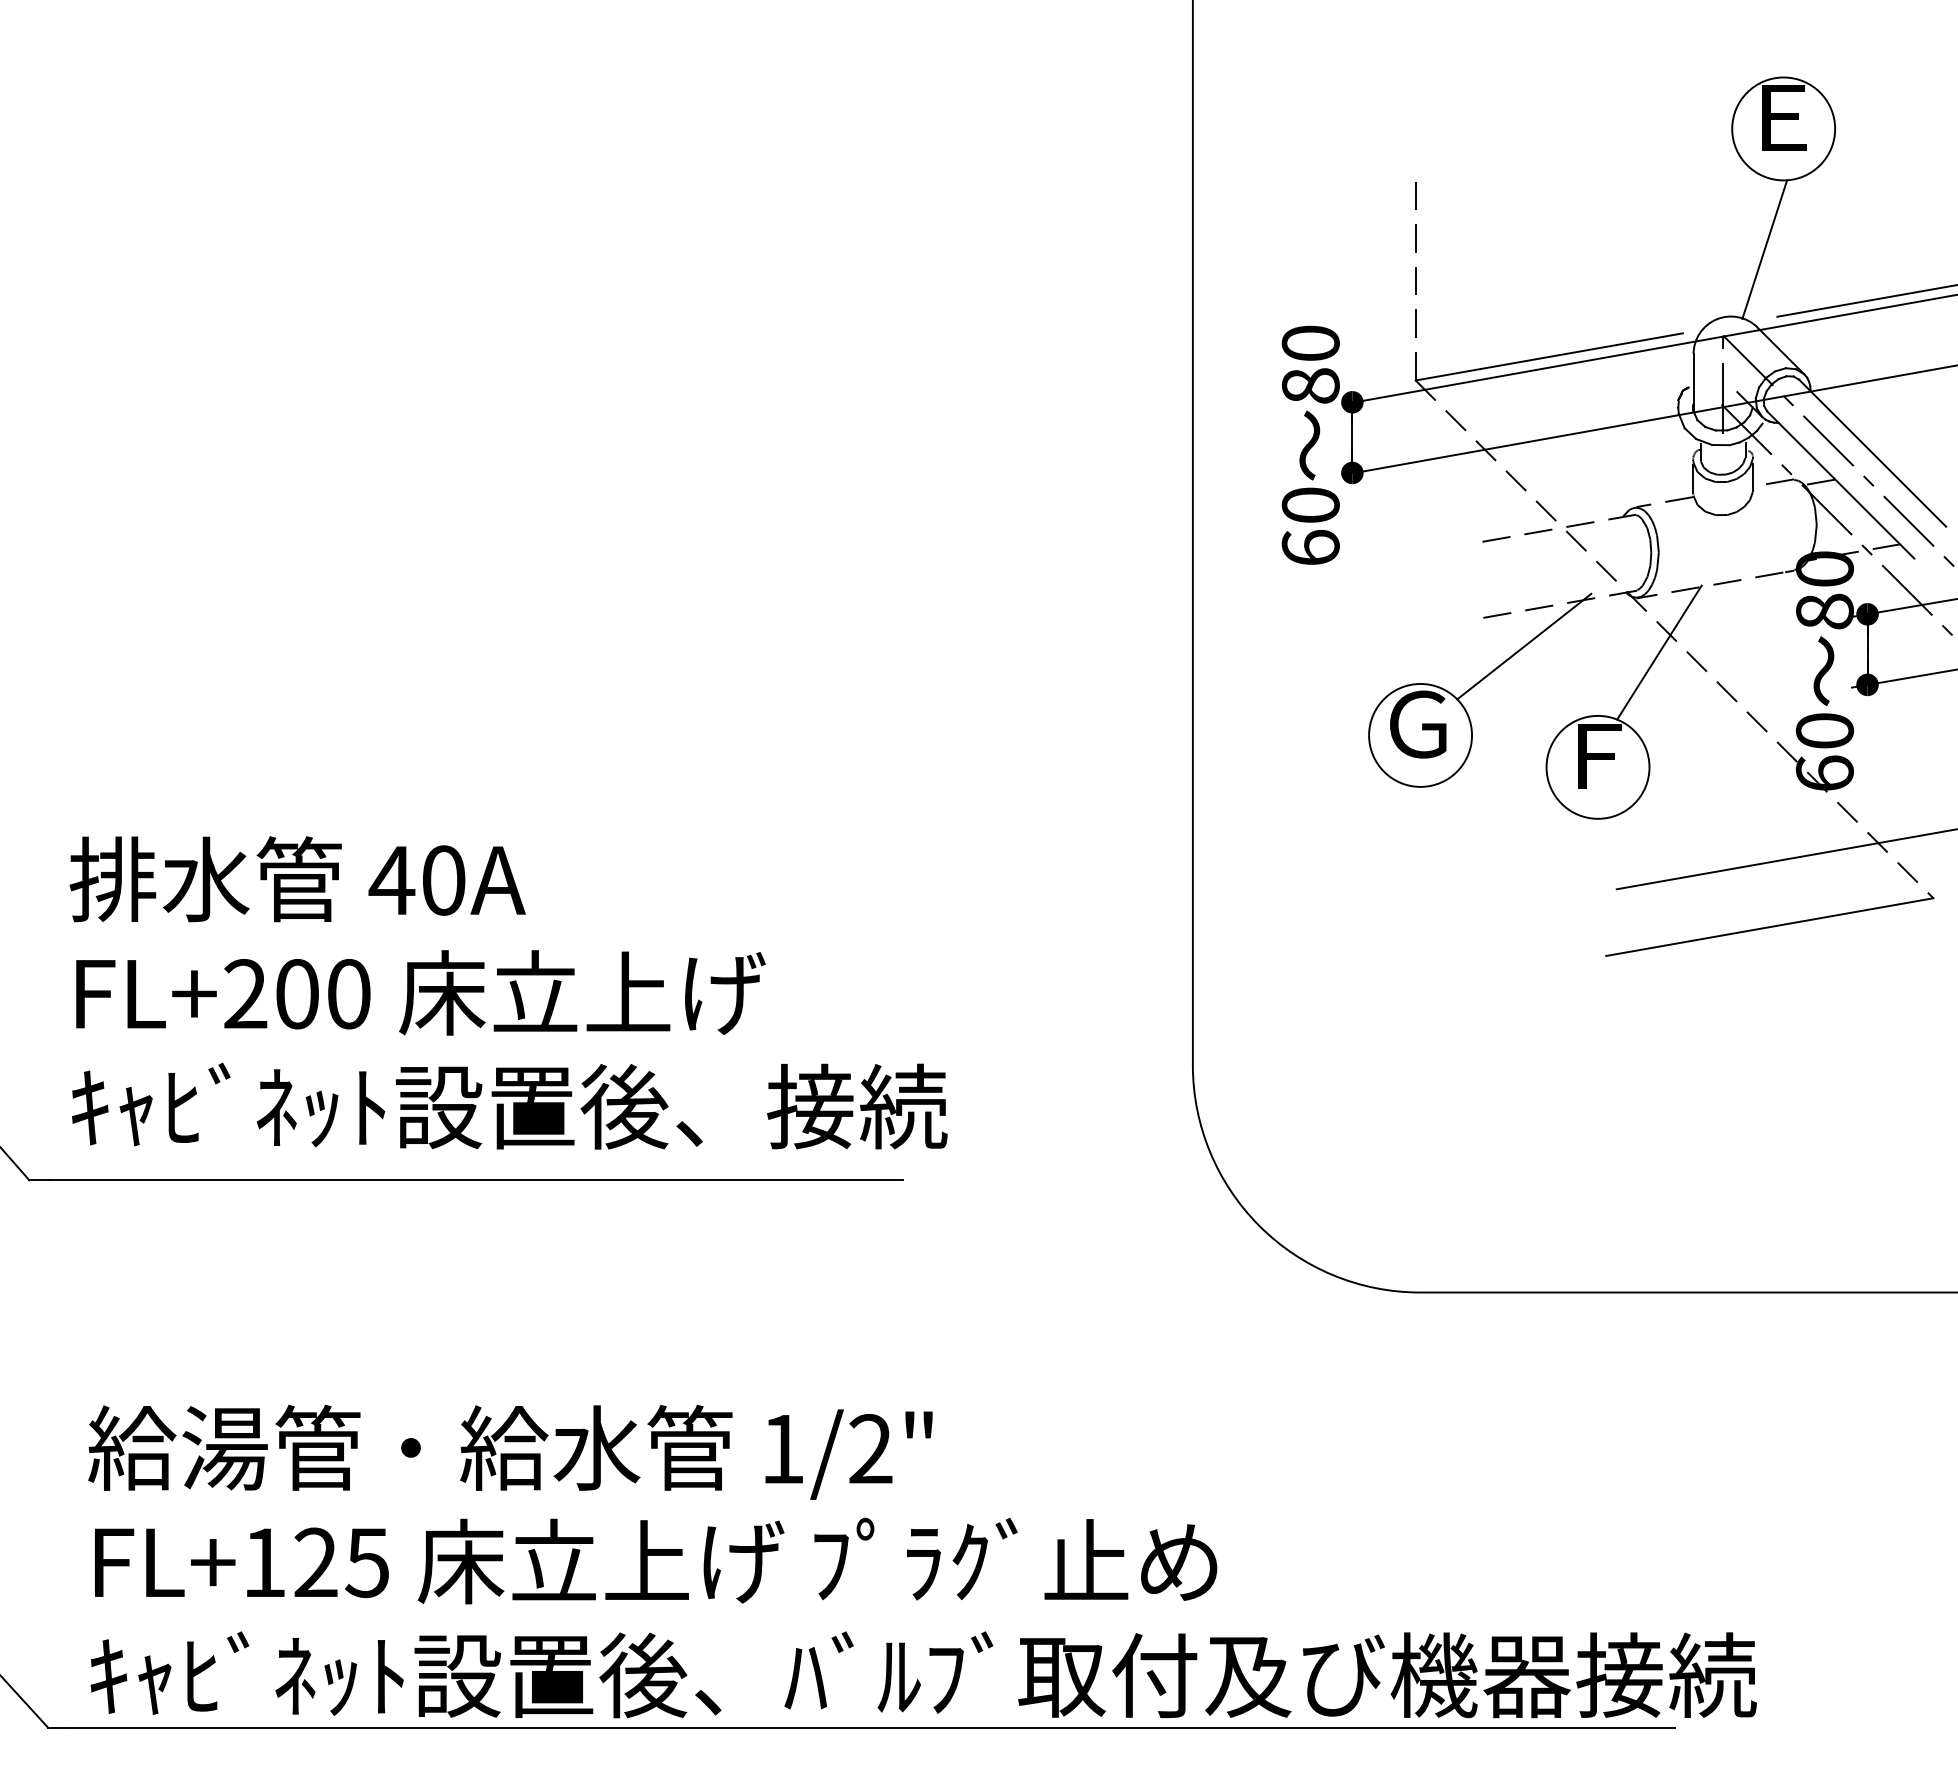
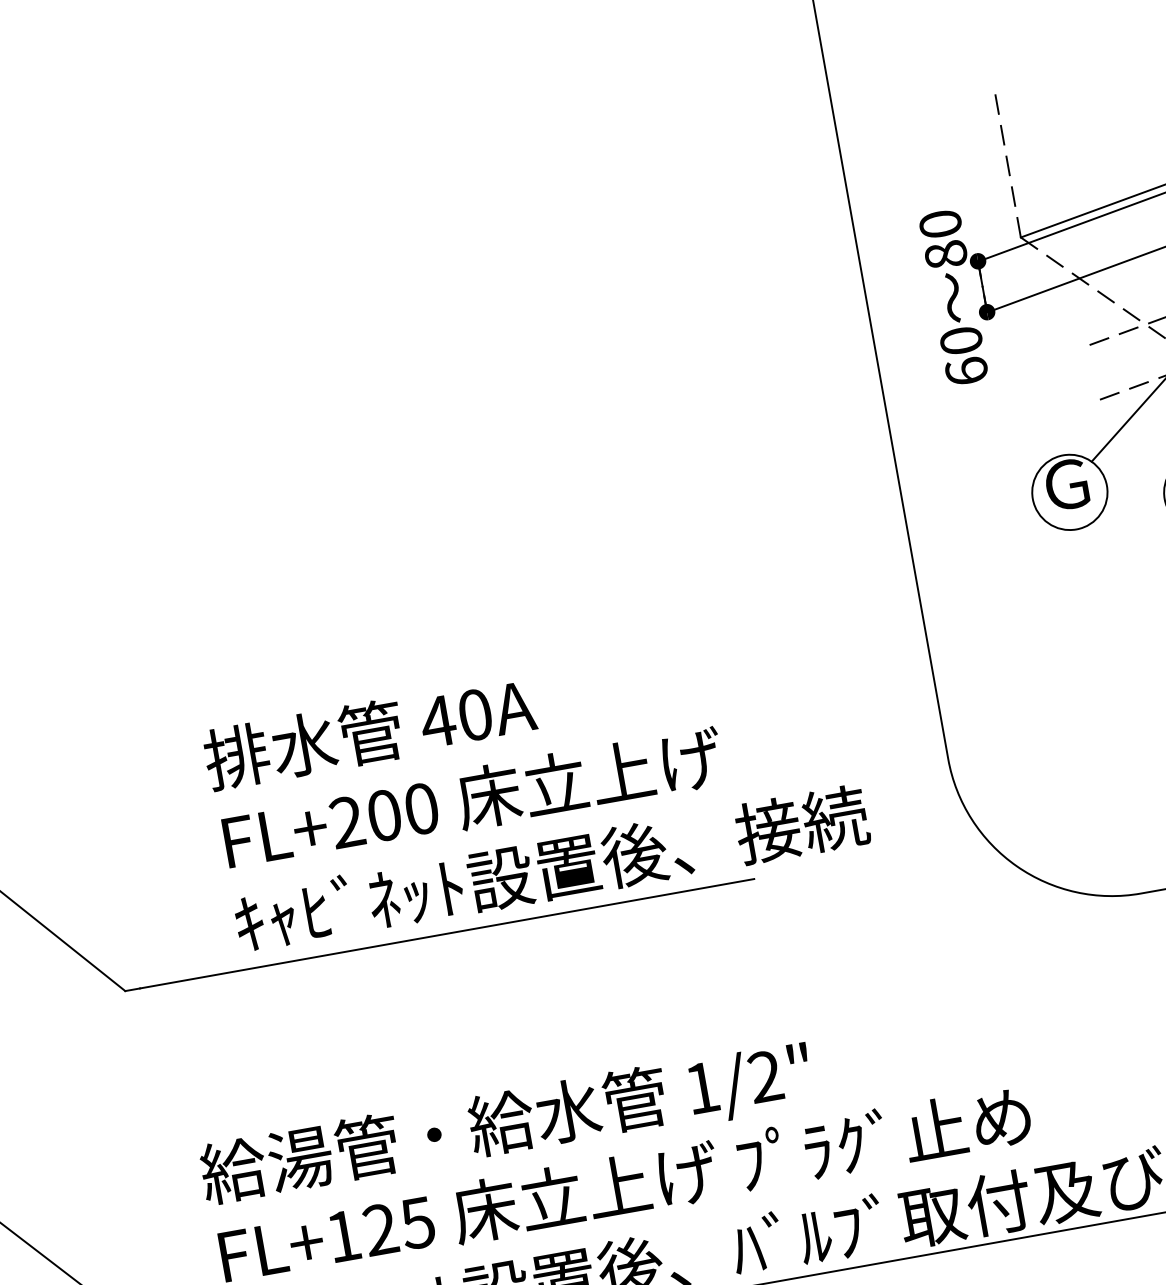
text: (508, 992) -> (536, 787), moved

